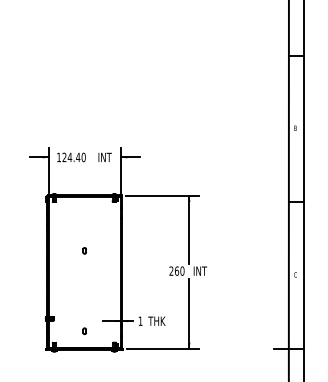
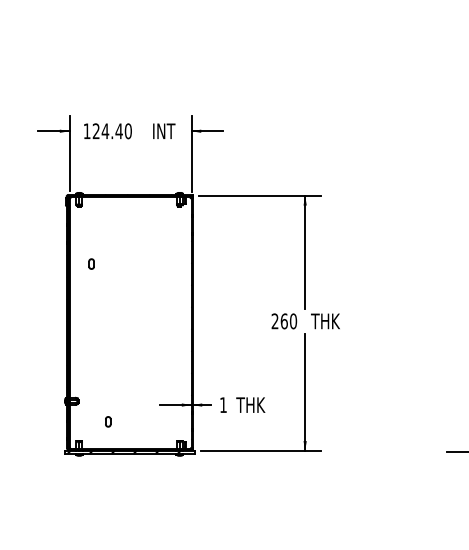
part: (84, 250) -> (91, 263), moved
text: (201, 270) -> (325, 320), INT -> THK
part: (84, 331) -> (107, 422), moved

